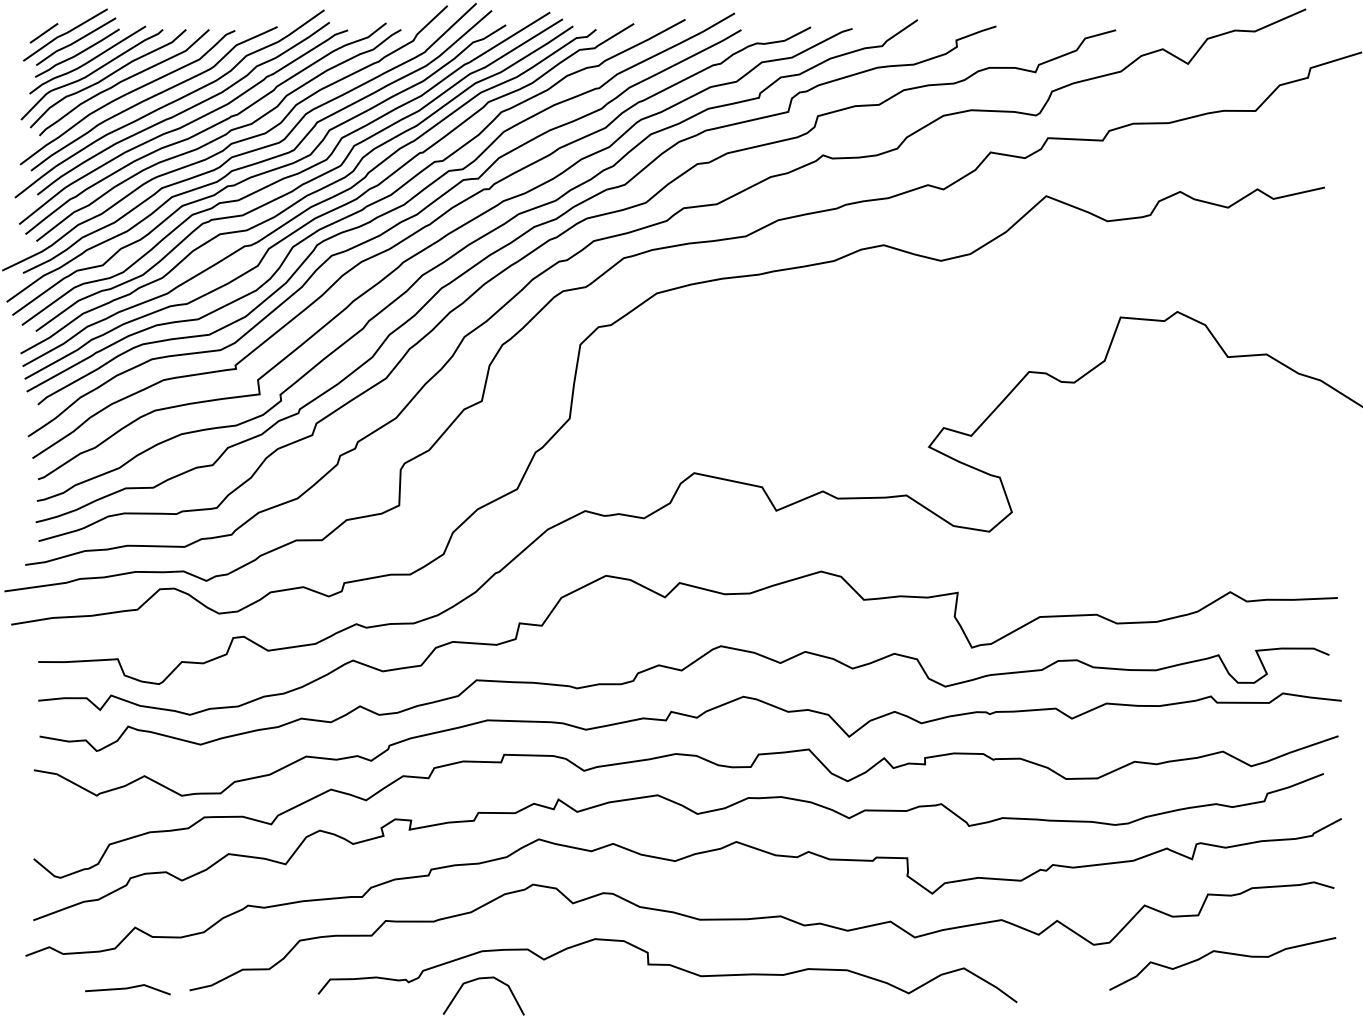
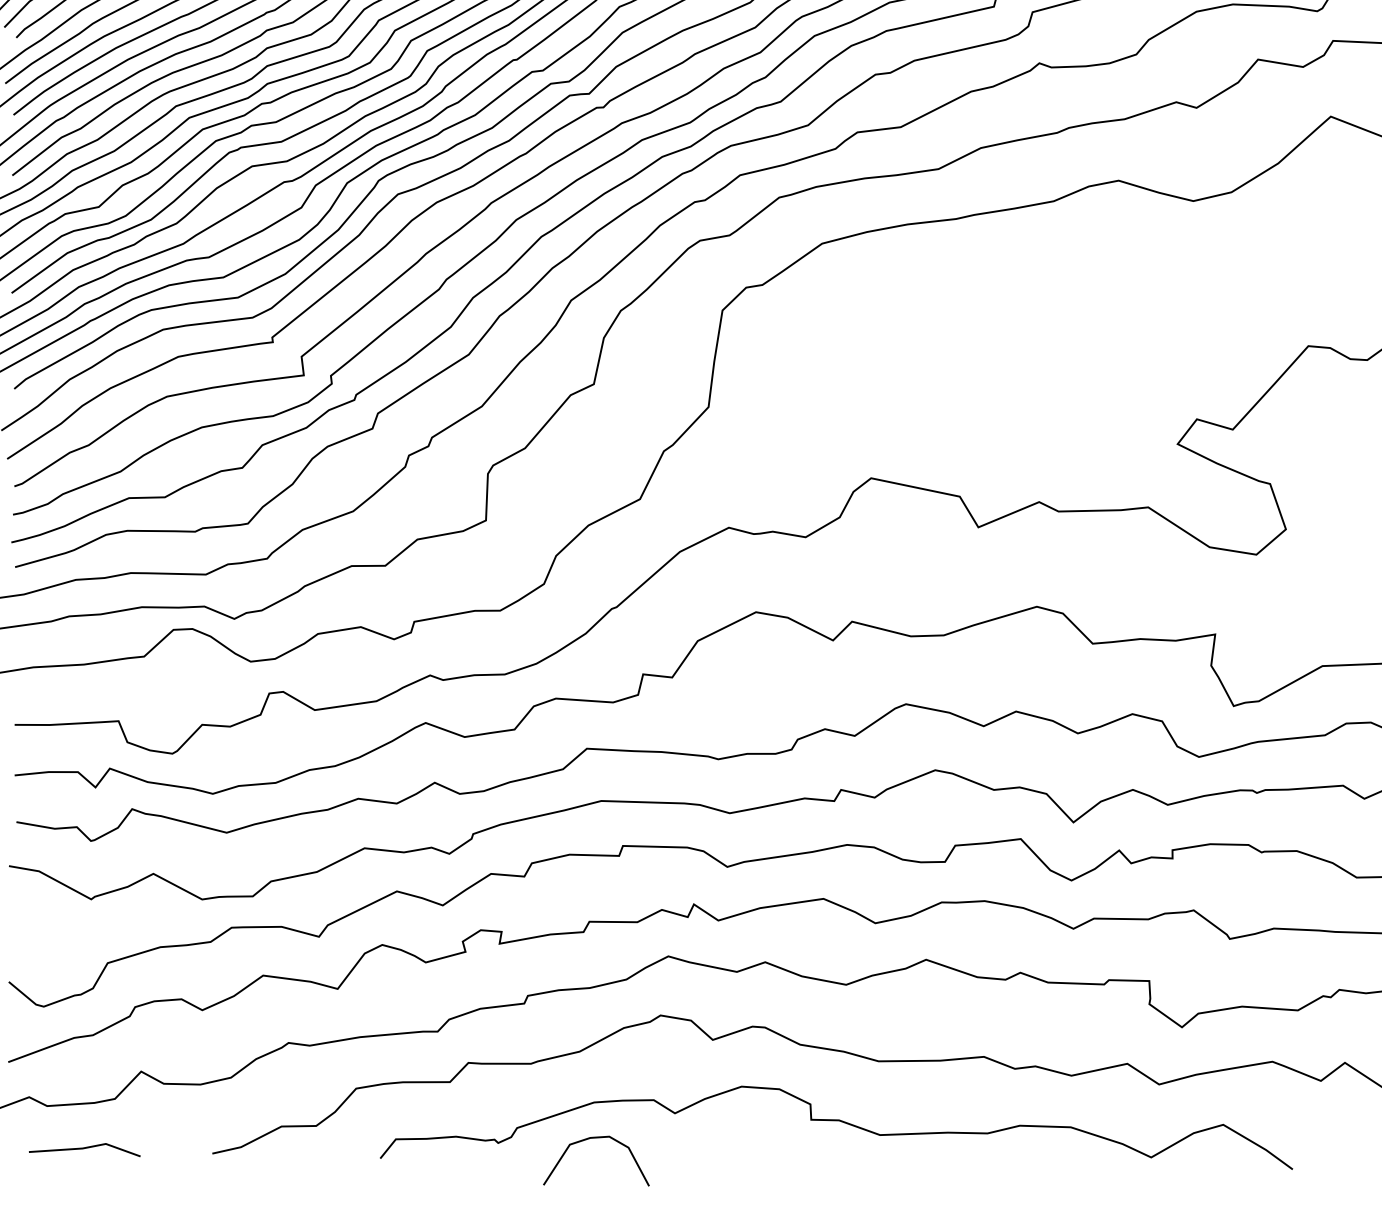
line: (127, 989) -> (84, 1149), moved

